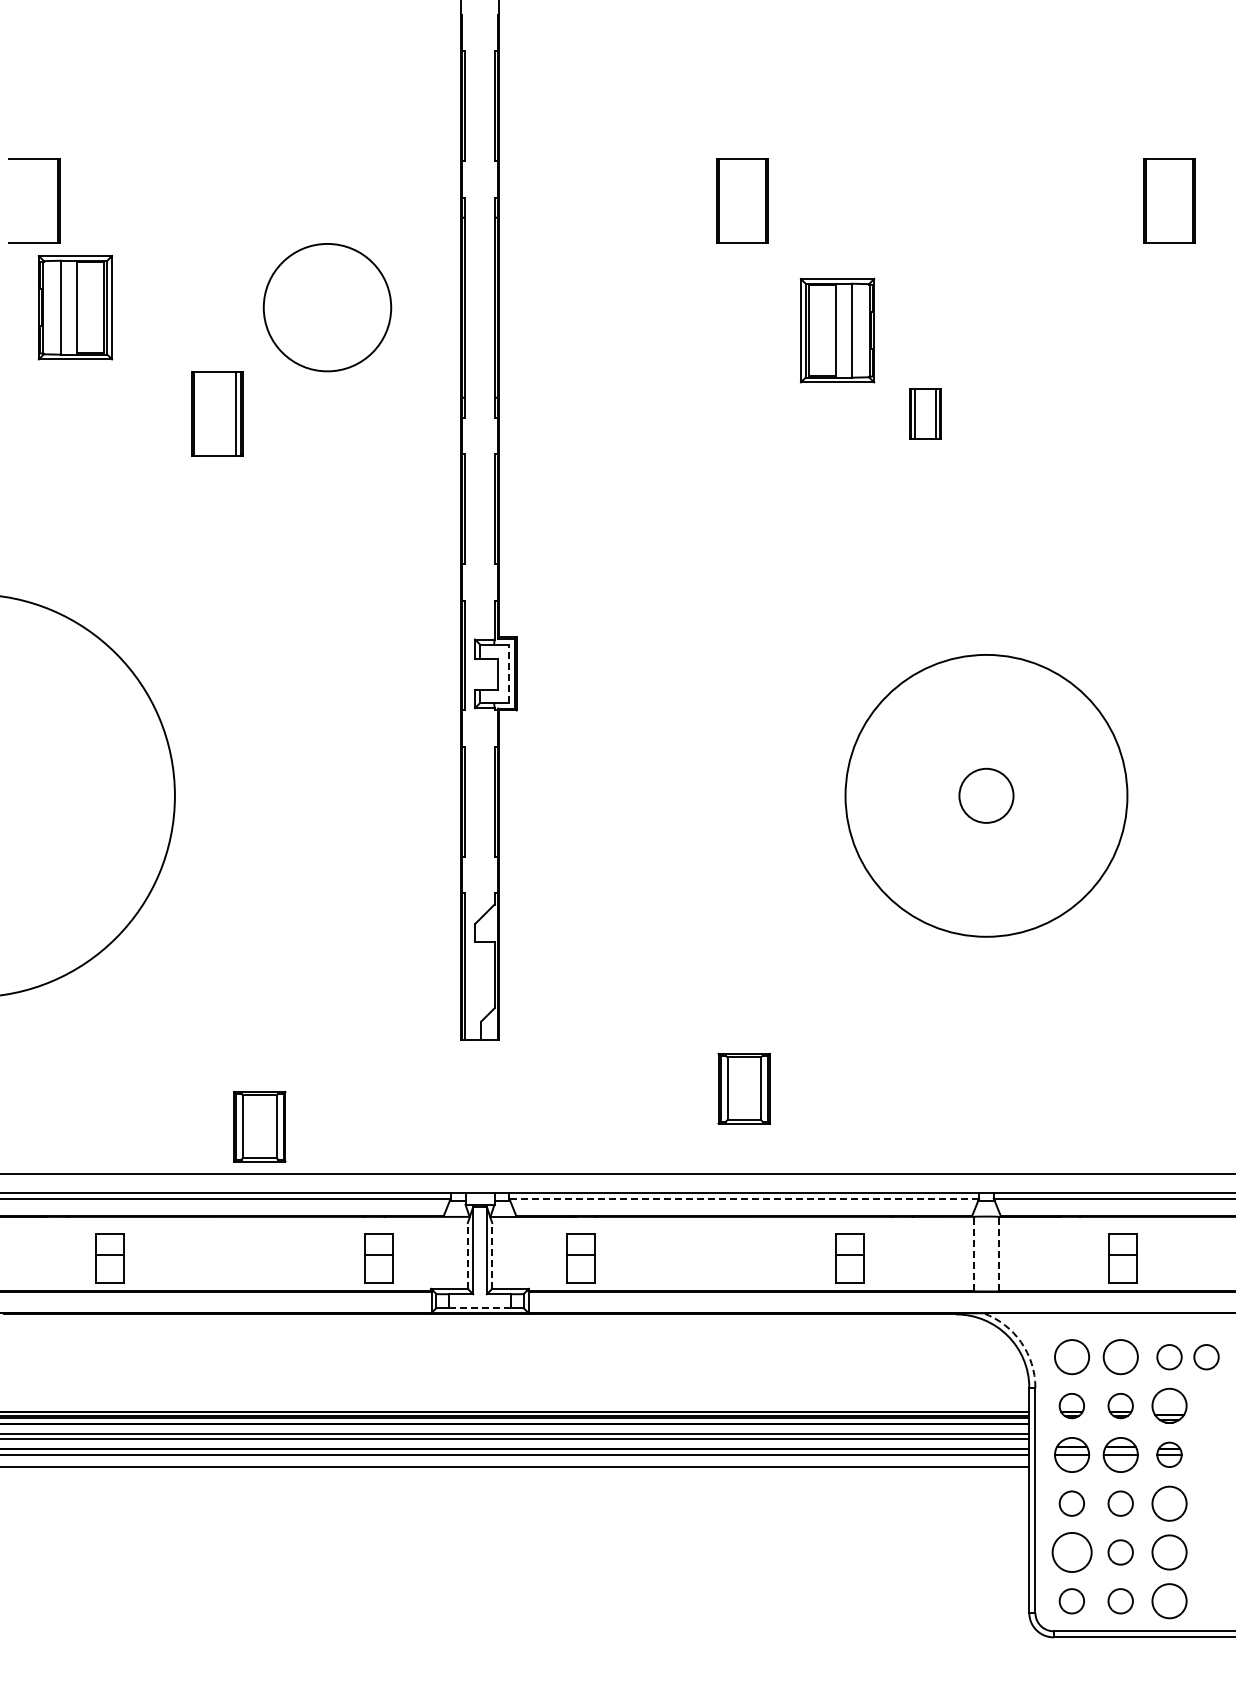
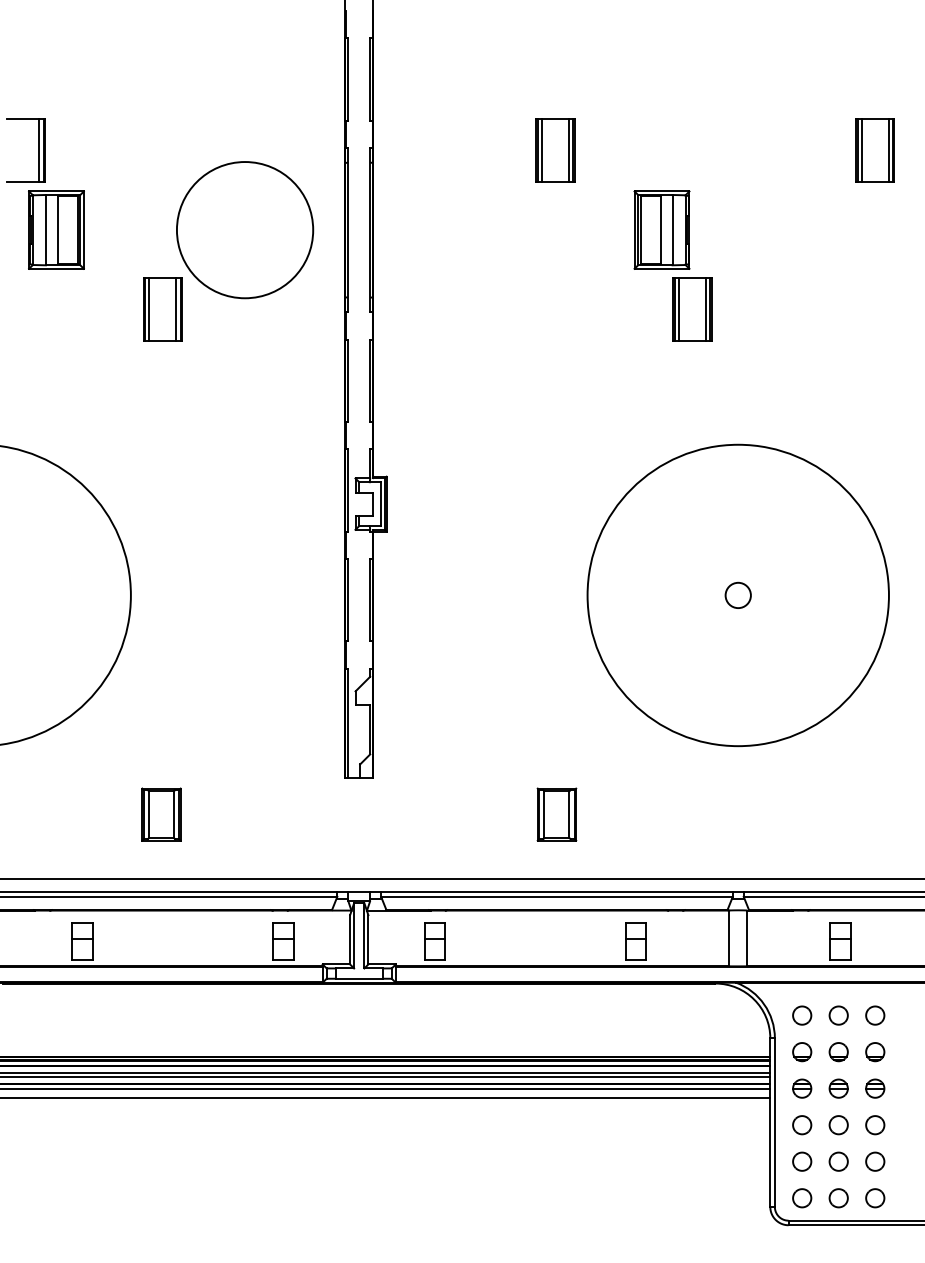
line: (52, 201) -> (39, 150), added
line: (724, 201) -> (542, 150), added
line: (760, 201) -> (569, 150), added
line: (1151, 201) -> (861, 150), added
line: (1187, 201) -> (888, 150), added
circle: (327, 307) -> (245, 229), size x1.43
part: (837, 330) -> (661, 229), moved
line: (199, 413) -> (149, 309), added
part: (925, 413) -> (692, 309), size x1.67
line: (509, 673) -> (381, 503), dashed -> solid
circle: (986, 795) -> (738, 595), size x0.62
circle: (986, 795) -> (738, 595), size x1.43
part: (259, 1126) -> (161, 814), moved
line: (744, 1198) -> (557, 896), dashed -> solid
line: (974, 1253) -> (729, 937), dashed -> solid
line: (998, 1253) -> (747, 937), dashed -> solid
line: (467, 1255) -> (349, 939), dashed -> solid
line: (492, 1255) -> (368, 939), dashed -> solid
line: (480, 1307) -> (359, 978), dashed -> solid
arc: (1021, 1342) -> (764, 1004), dashed -> solid
part: (1071, 1357) -> (801, 1015), size x0.71
part: (1120, 1357) -> (838, 1015), size x0.71
part: (1206, 1357) -> (902, 1015), removed
part: (1169, 1406) -> (875, 1052), size x0.71
part: (1071, 1454) -> (801, 1088), size x0.71
part: (1120, 1454) -> (838, 1088), size x0.71
part: (1169, 1503) -> (875, 1125), size x0.71
part: (1071, 1552) -> (801, 1161), size x0.62
part: (1169, 1552) -> (875, 1161), size x0.71
part: (1169, 1601) -> (875, 1198), size x0.71

